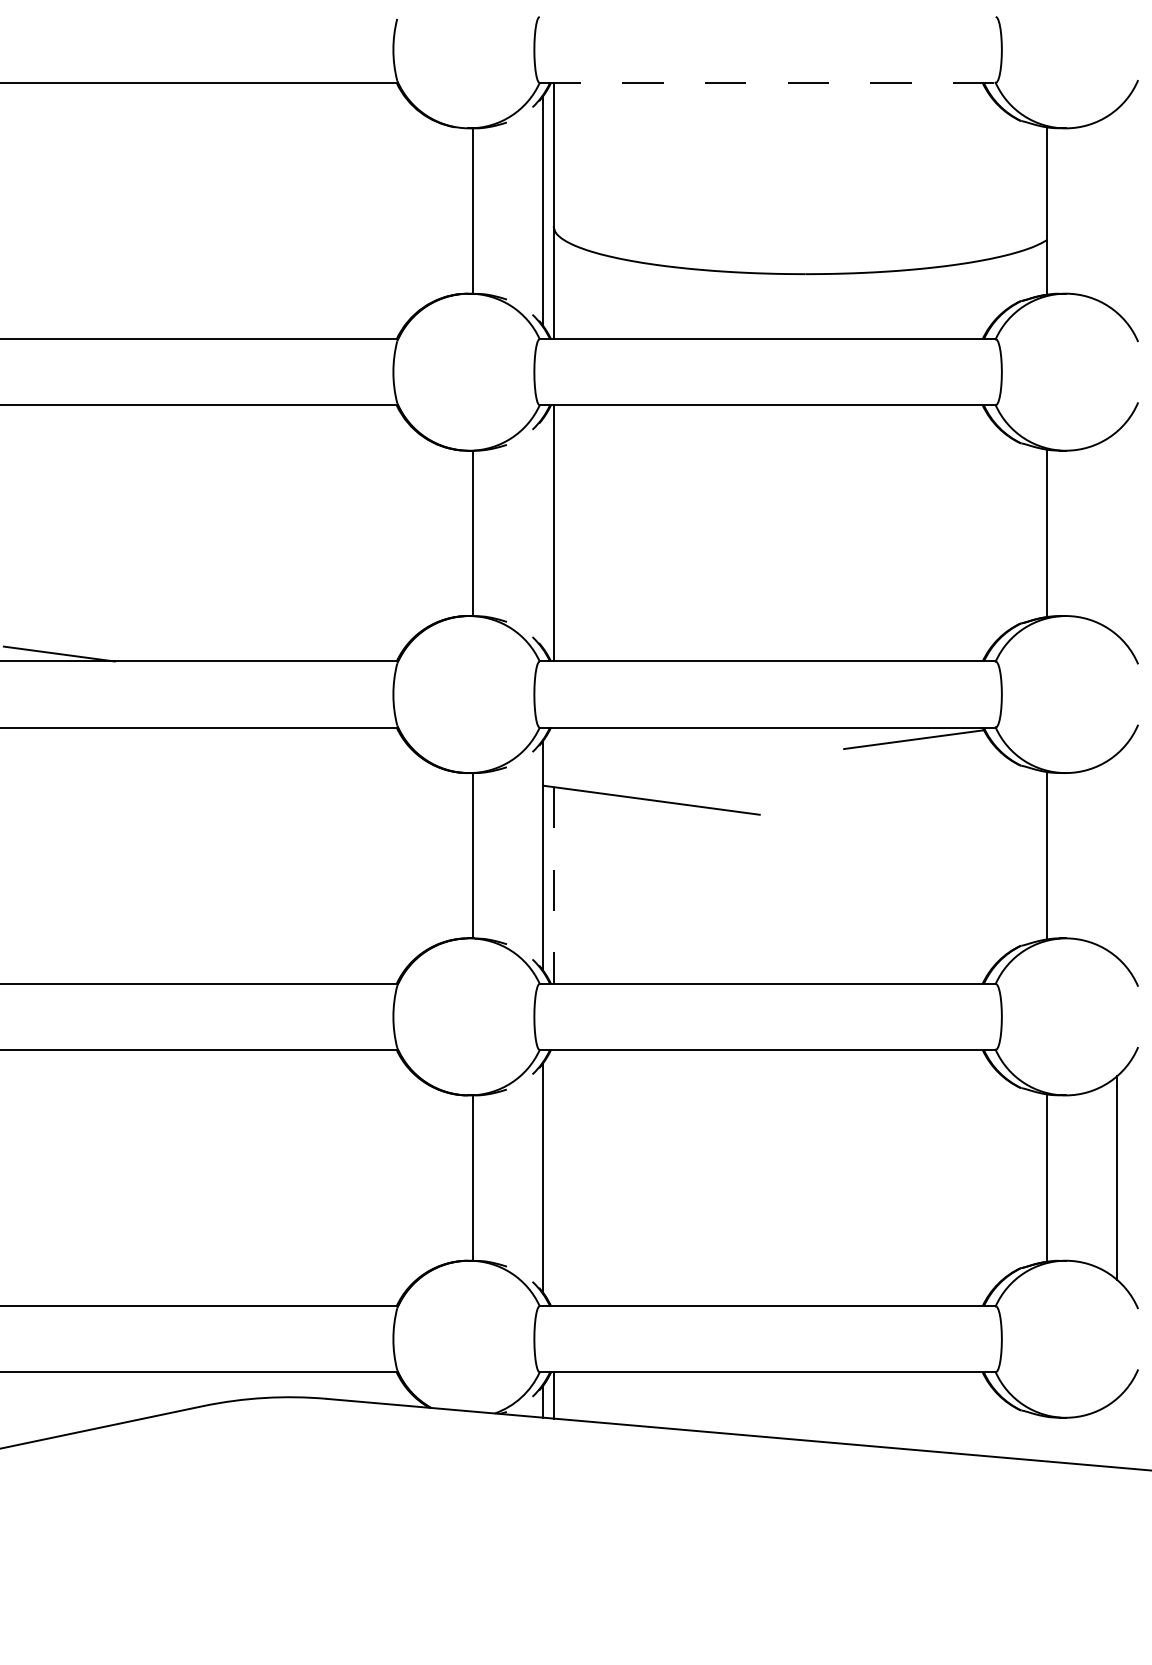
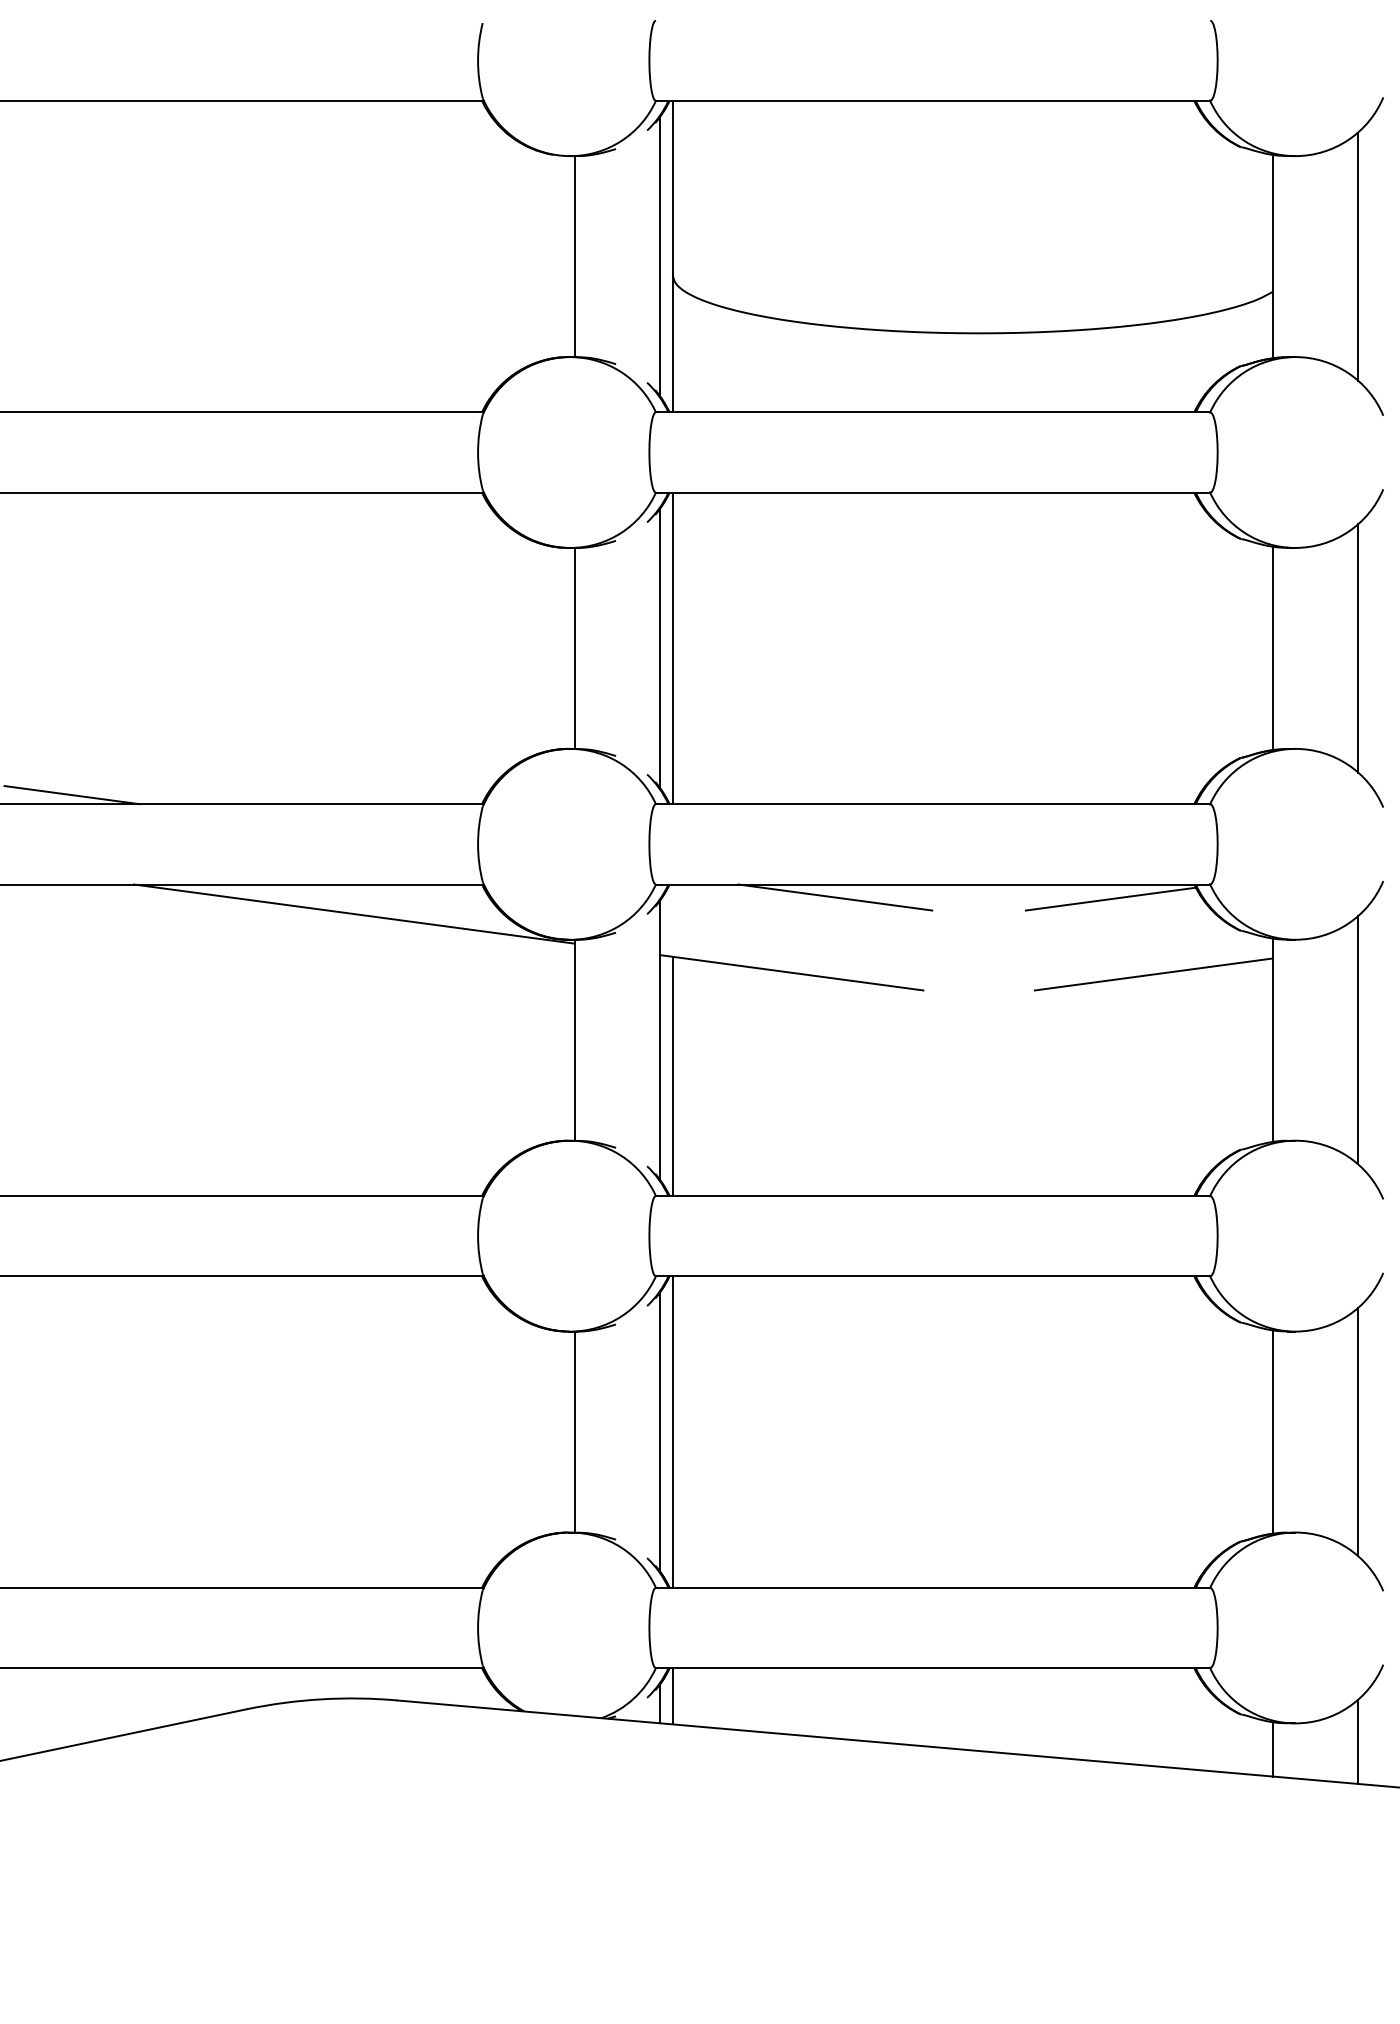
line: (768, 82) -> (933, 100), dashed -> solid
line: (1117, 210) -> (1358, 256), added
line: (543, 533) -> (660, 648), added
line: (1117, 533) -> (1358, 648), added
line: (687, 738) -> (835, 897), added
line: (291, 751) -> (354, 913), added
line: (949, 801) -> (1153, 974), added
line: (1117, 855) -> (1358, 1040), added
line: (553, 885) -> (672, 1076), dashed -> solid
line: (553, 1177) -> (672, 1431), added
line: (1117, 1432) -> (1358, 1741), added
line: (1046, 1439) -> (1272, 1749), added

